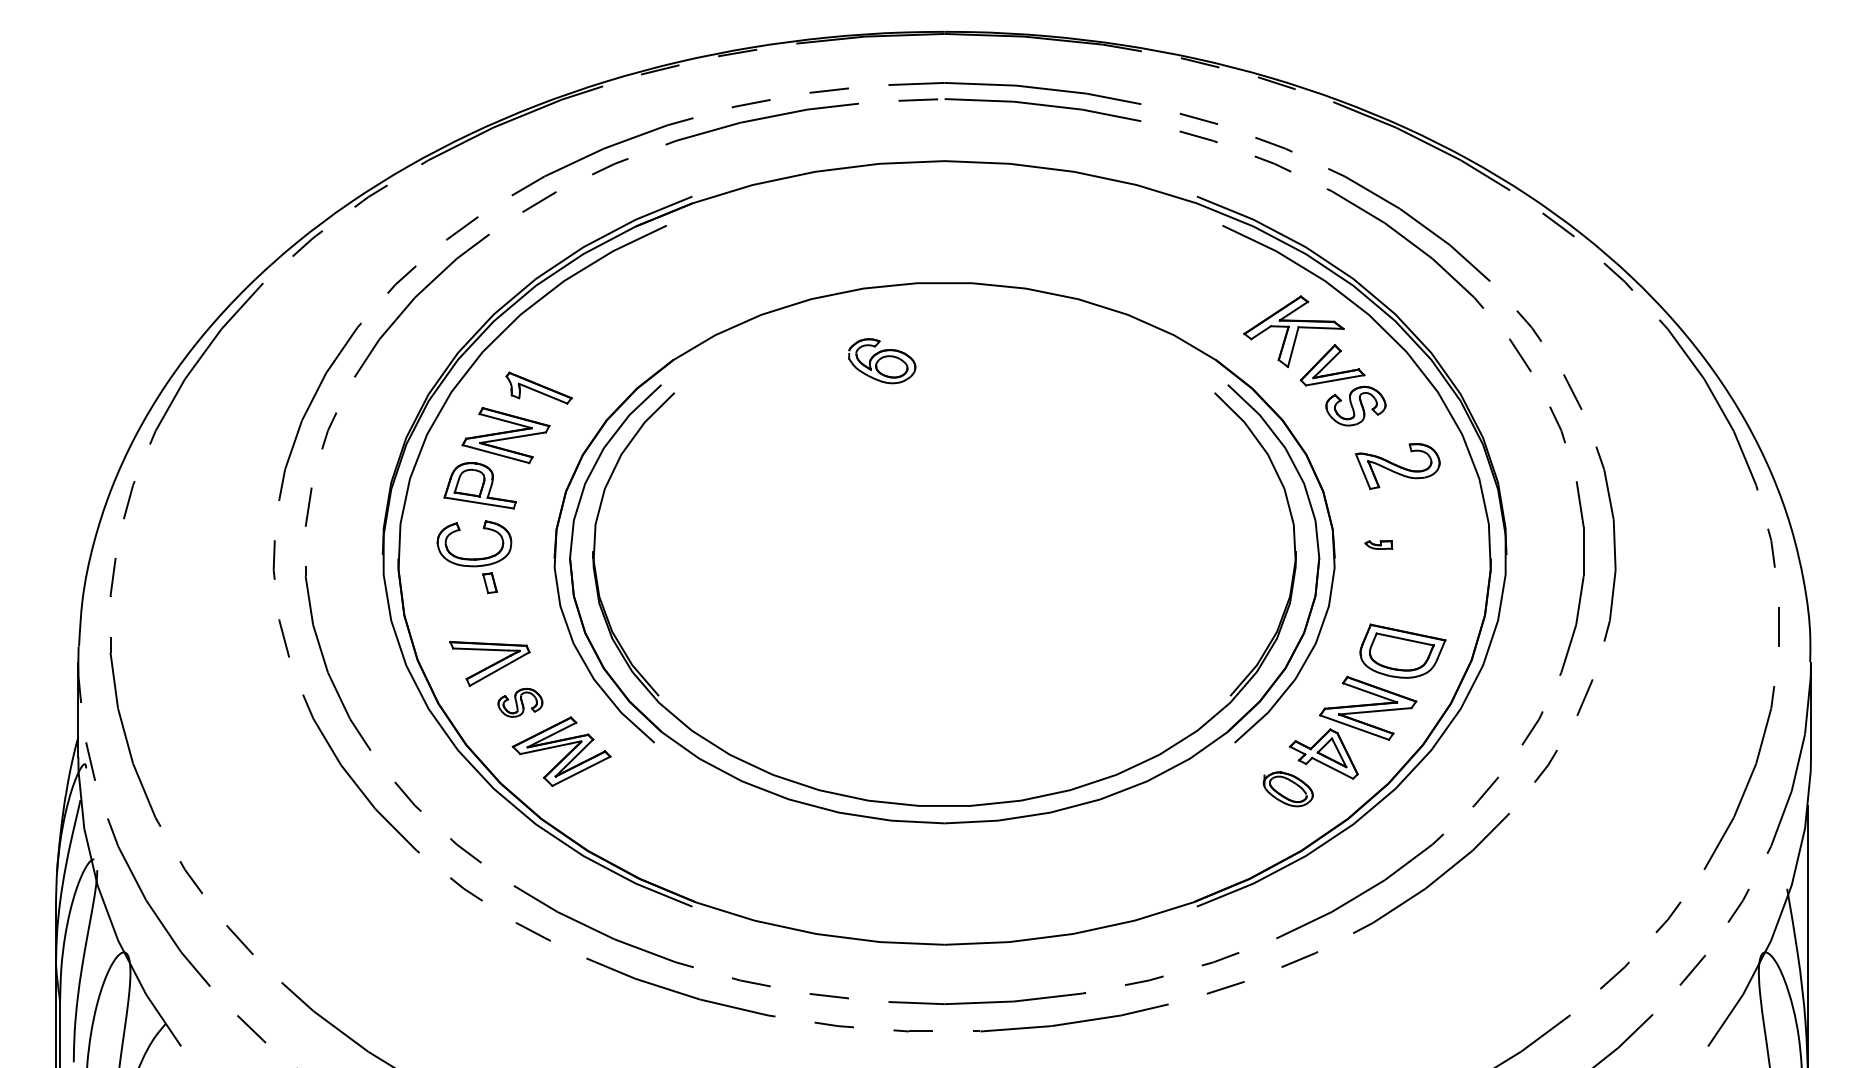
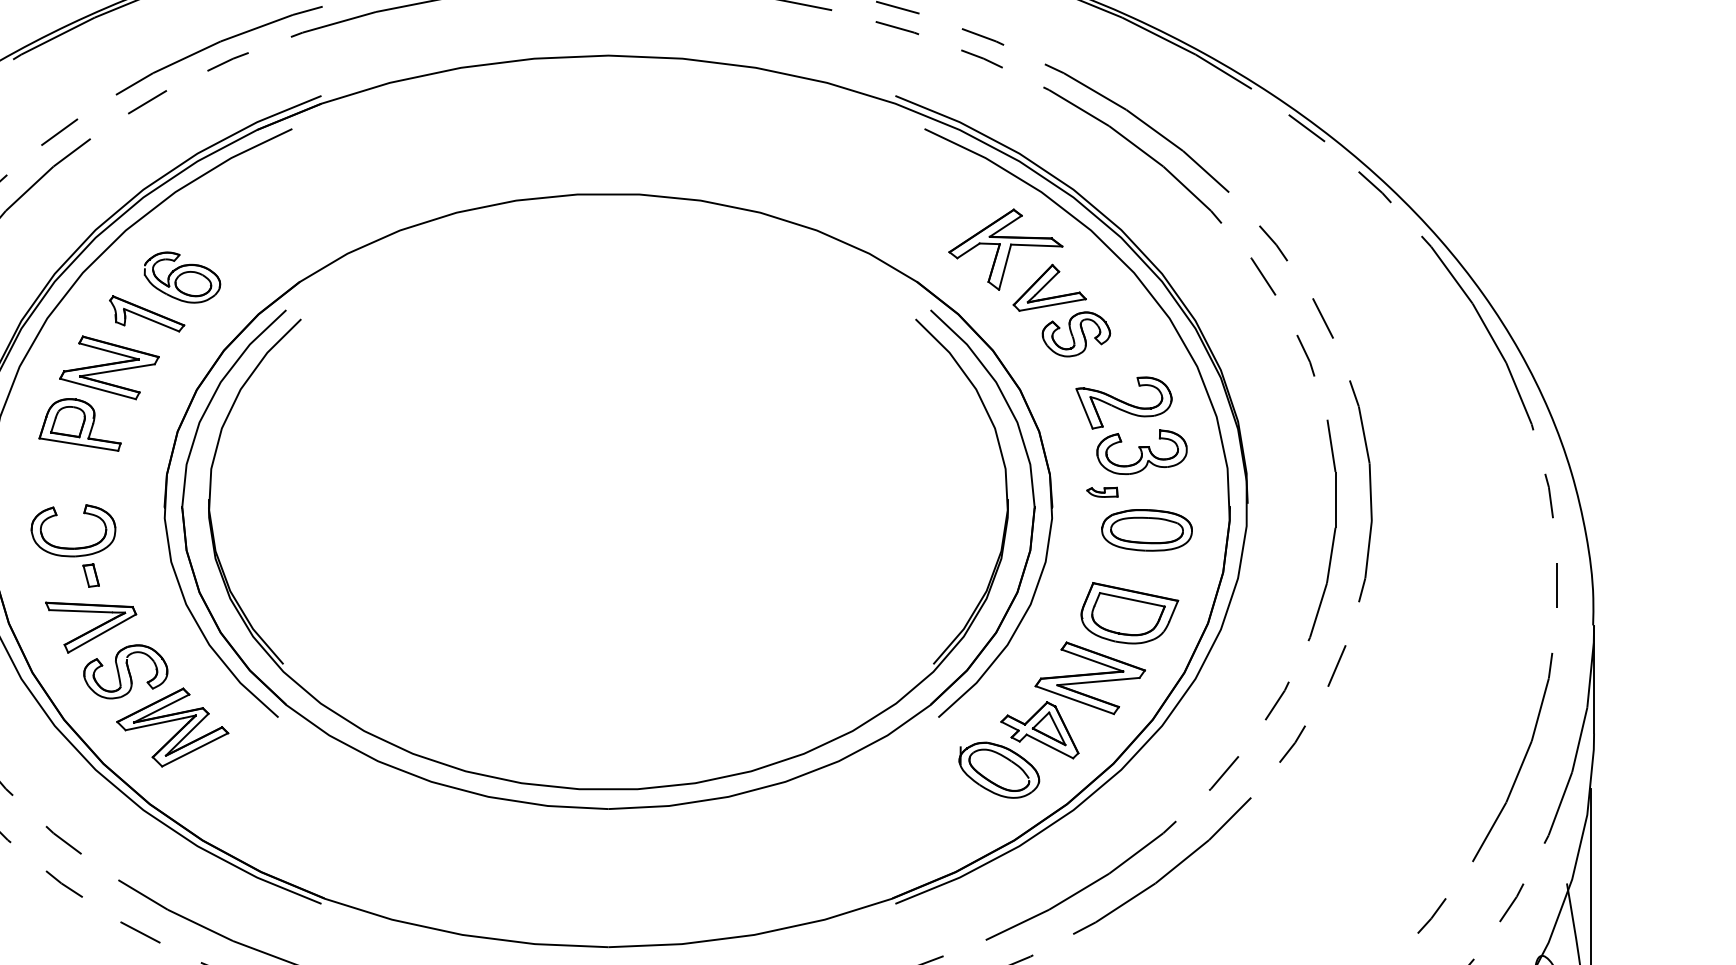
part: (882, 361) -> (182, 277), moved
part: (1413, 509) -> (1141, 451), added
part: (474, 557) -> (73, 546), moved
part: (1417, 578) -> (1146, 530), added
part: (520, 702) -> (125, 671), size x1.67
part: (1288, 789) -> (999, 770), size x1.43

